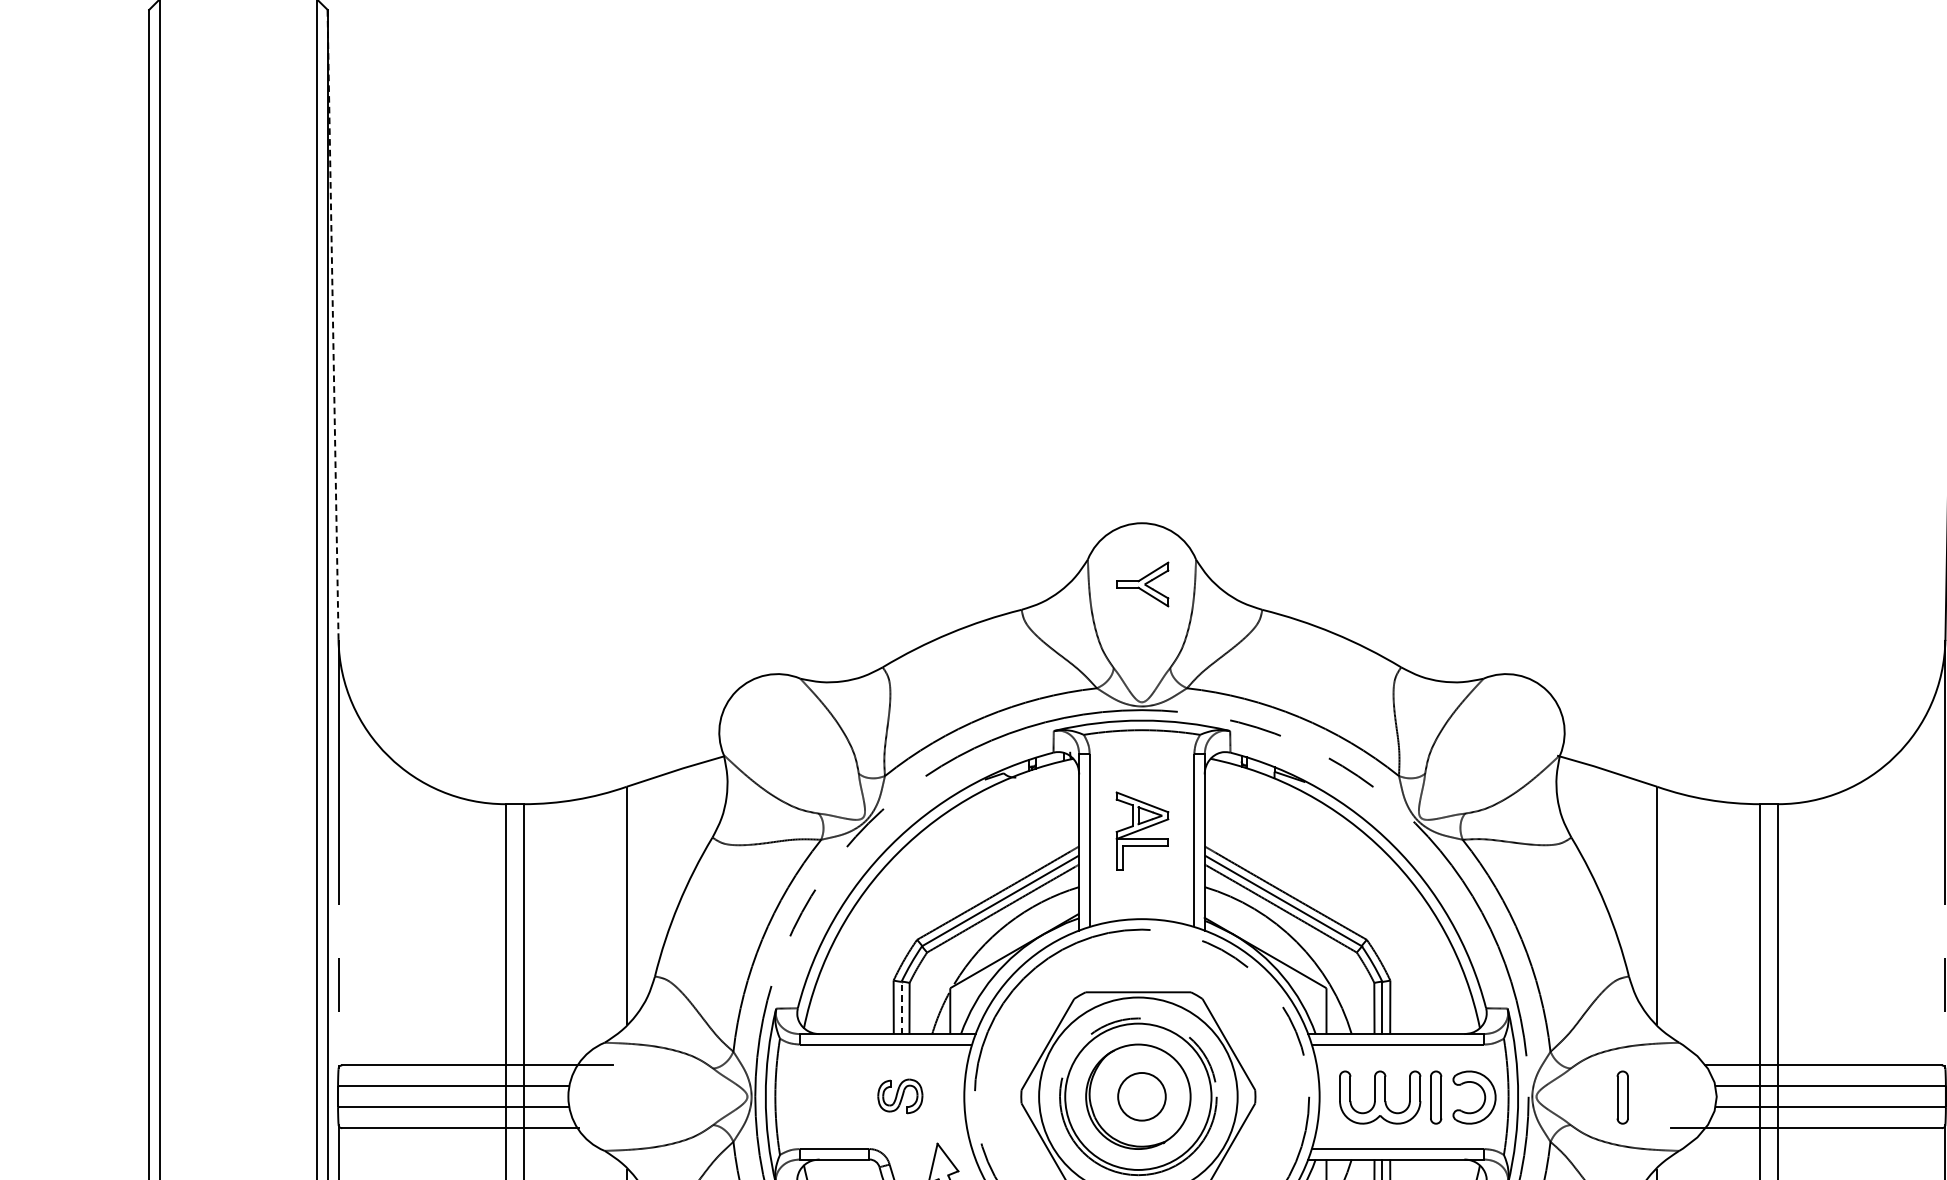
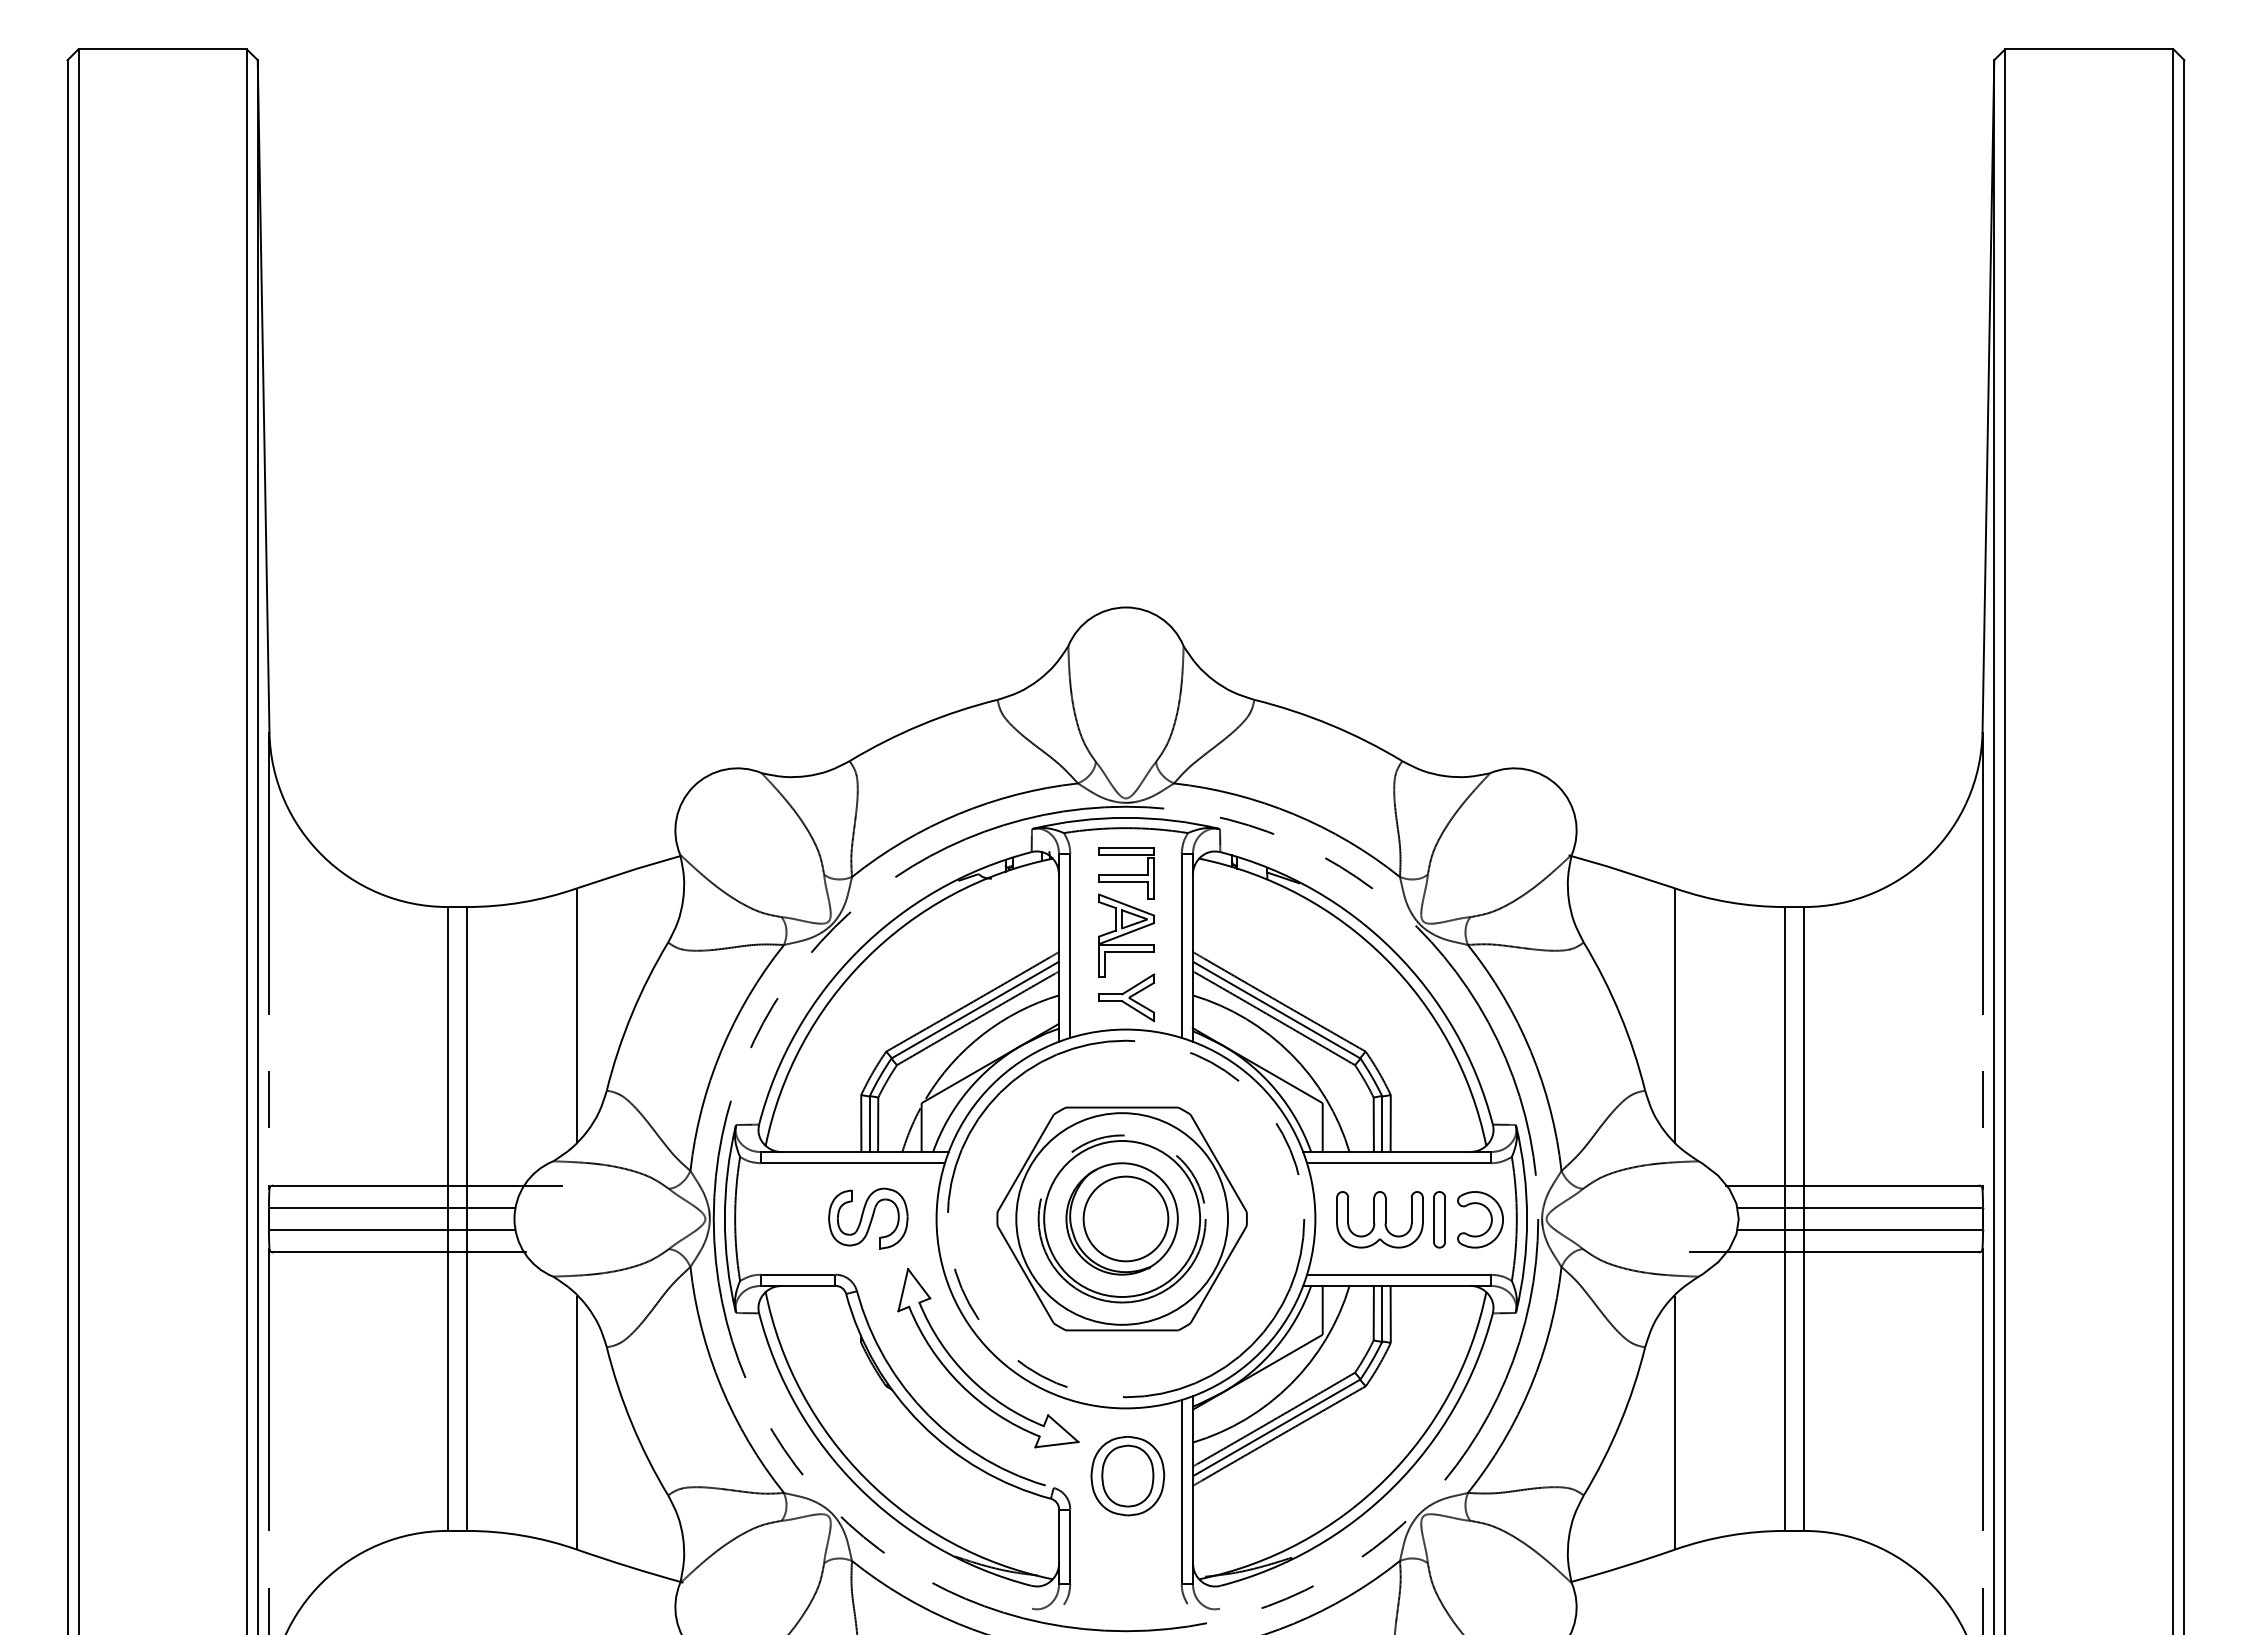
line: (332, 324) -> (263, 395), dashed -> solid
part: (1142, 584) -> (1126, 997), moved
part: (1142, 772) -> (1126, 873), added
line: (901, 1008) -> (869, 1124), dashed -> solid
part: (900, 1096) -> (868, 1218), size x1.67
circle: (1141, 1096) -> (1125, 1218), size x1.67
part: (1622, 1097) -> (1638, 1219), removed

